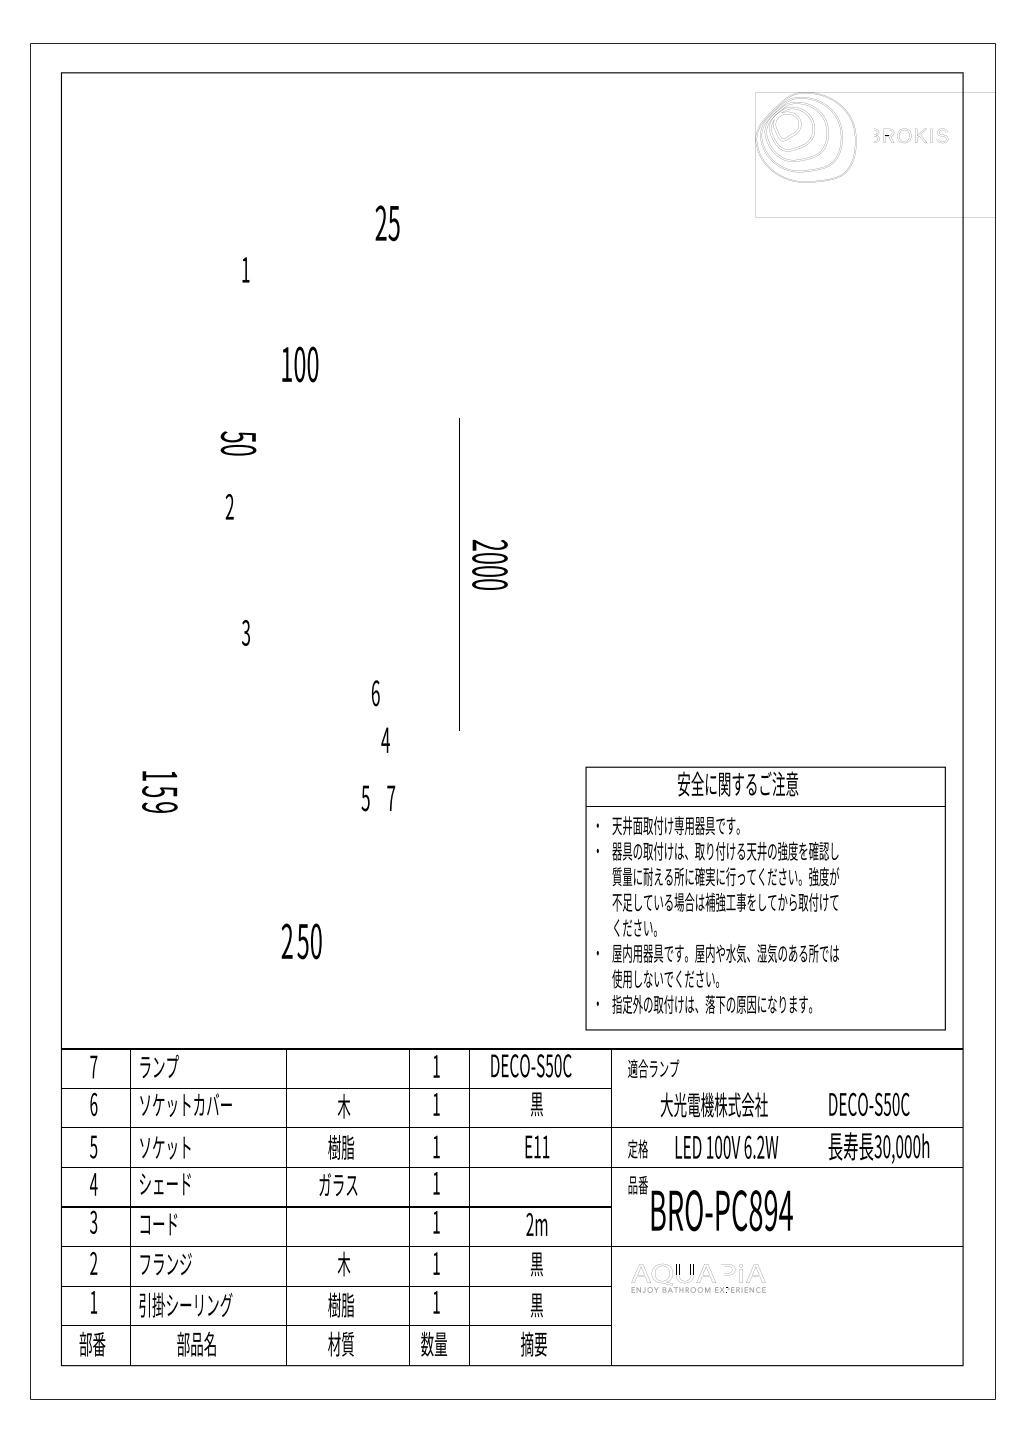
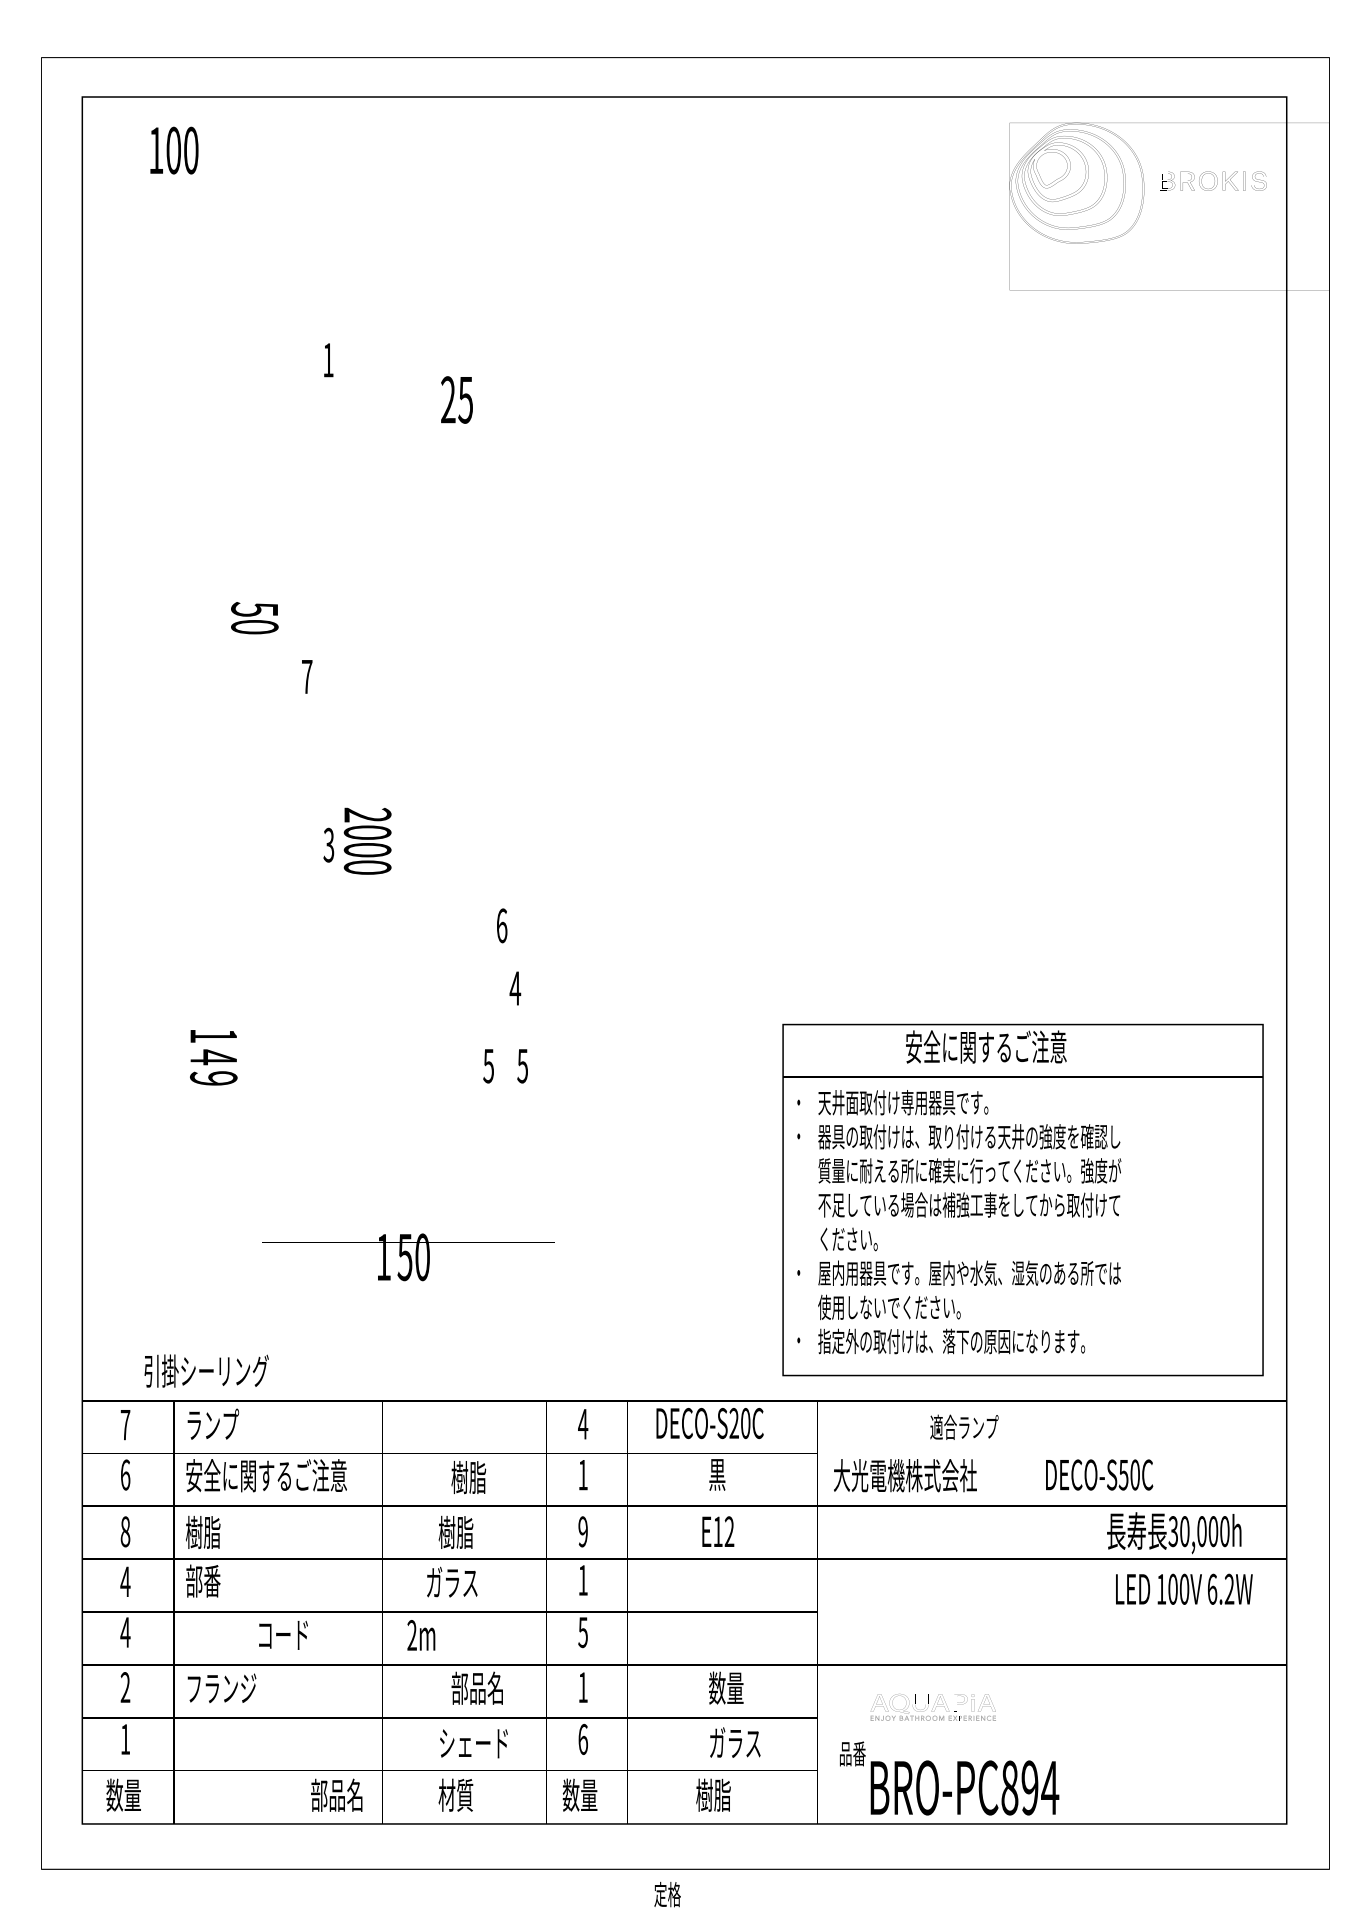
text: (387, 222) -> (456, 399), moved
text: (300, 364) -> (174, 150), moved
text: (238, 443) -> (254, 618), moved
text: (229, 506) -> (306, 676), 2 -> 7
text: (489, 564) -> (367, 840), moved
text: (159, 791) -> (213, 1057), 5 -> 4
text: (390, 798) -> (522, 1066), 7 -> 5
text: (286, 940) -> (383, 1256), 2 -> 1
text: (548, 1065) -> (733, 1423), DECO-S50C -> DECO-S20C
text: (436, 1066) -> (583, 1424), 1 -> 4
text: (653, 1068) -> (964, 1426), moved
text: (199, 1104) -> (266, 1475), ソケットカバー -> 安全に関するご注意
text: (714, 1104) -> (905, 1475), moved
text: (869, 1104) -> (1099, 1474), moved
text: (350, 1106) -> (468, 1477), 木 -> 樹脂
text: (93, 1146) -> (125, 1531), 5 -> 8
text: (164, 1146) -> (220, 1531), ソケット -> 樹脂
text: (435, 1146) -> (582, 1531), 1 -> 9
text: (545, 1146) -> (729, 1531), E11 -> E12
text: (727, 1146) -> (1184, 1588), moved
text: (638, 1148) -> (667, 1894), moved
text: (164, 1183) -> (220, 1580), シェード -> 部番
text: (710, 1203) -> (949, 1778), moved
text: (93, 1222) -> (125, 1632), 3 -> 4
text: (435, 1222) -> (582, 1632), 1 -> 5
text: (158, 1223) -> (283, 1634), moved
text: (536, 1224) -> (421, 1635), moved
text: (356, 1263) -> (476, 1687), 木 -> 部品名
text: (543, 1263) -> (726, 1687), 黒 -> 数量
part: (697, 1278) -> (932, 1707), size x0.7
text: (435, 1301) -> (582, 1738), 1 -> 6
text: (185, 1304) -> (206, 1370), moved
text: (353, 1304) -> (472, 1742), 樹脂 -> シェード
text: (549, 1305) -> (734, 1743), 黒 -> ガラス
text: (92, 1343) -> (123, 1794), 部番 -> 数量
text: (196, 1343) -> (336, 1794), moved
text: (533, 1343) -> (713, 1794), 摘要 -> 樹脂

